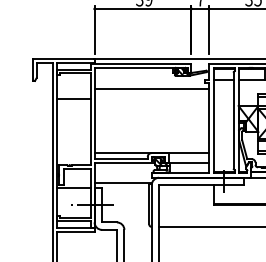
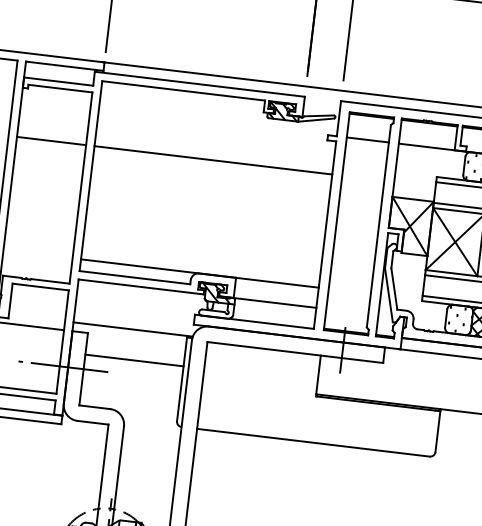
line: (151, 88) -> (213, 159), moved
line: (125, 198) -> (134, 361), added

